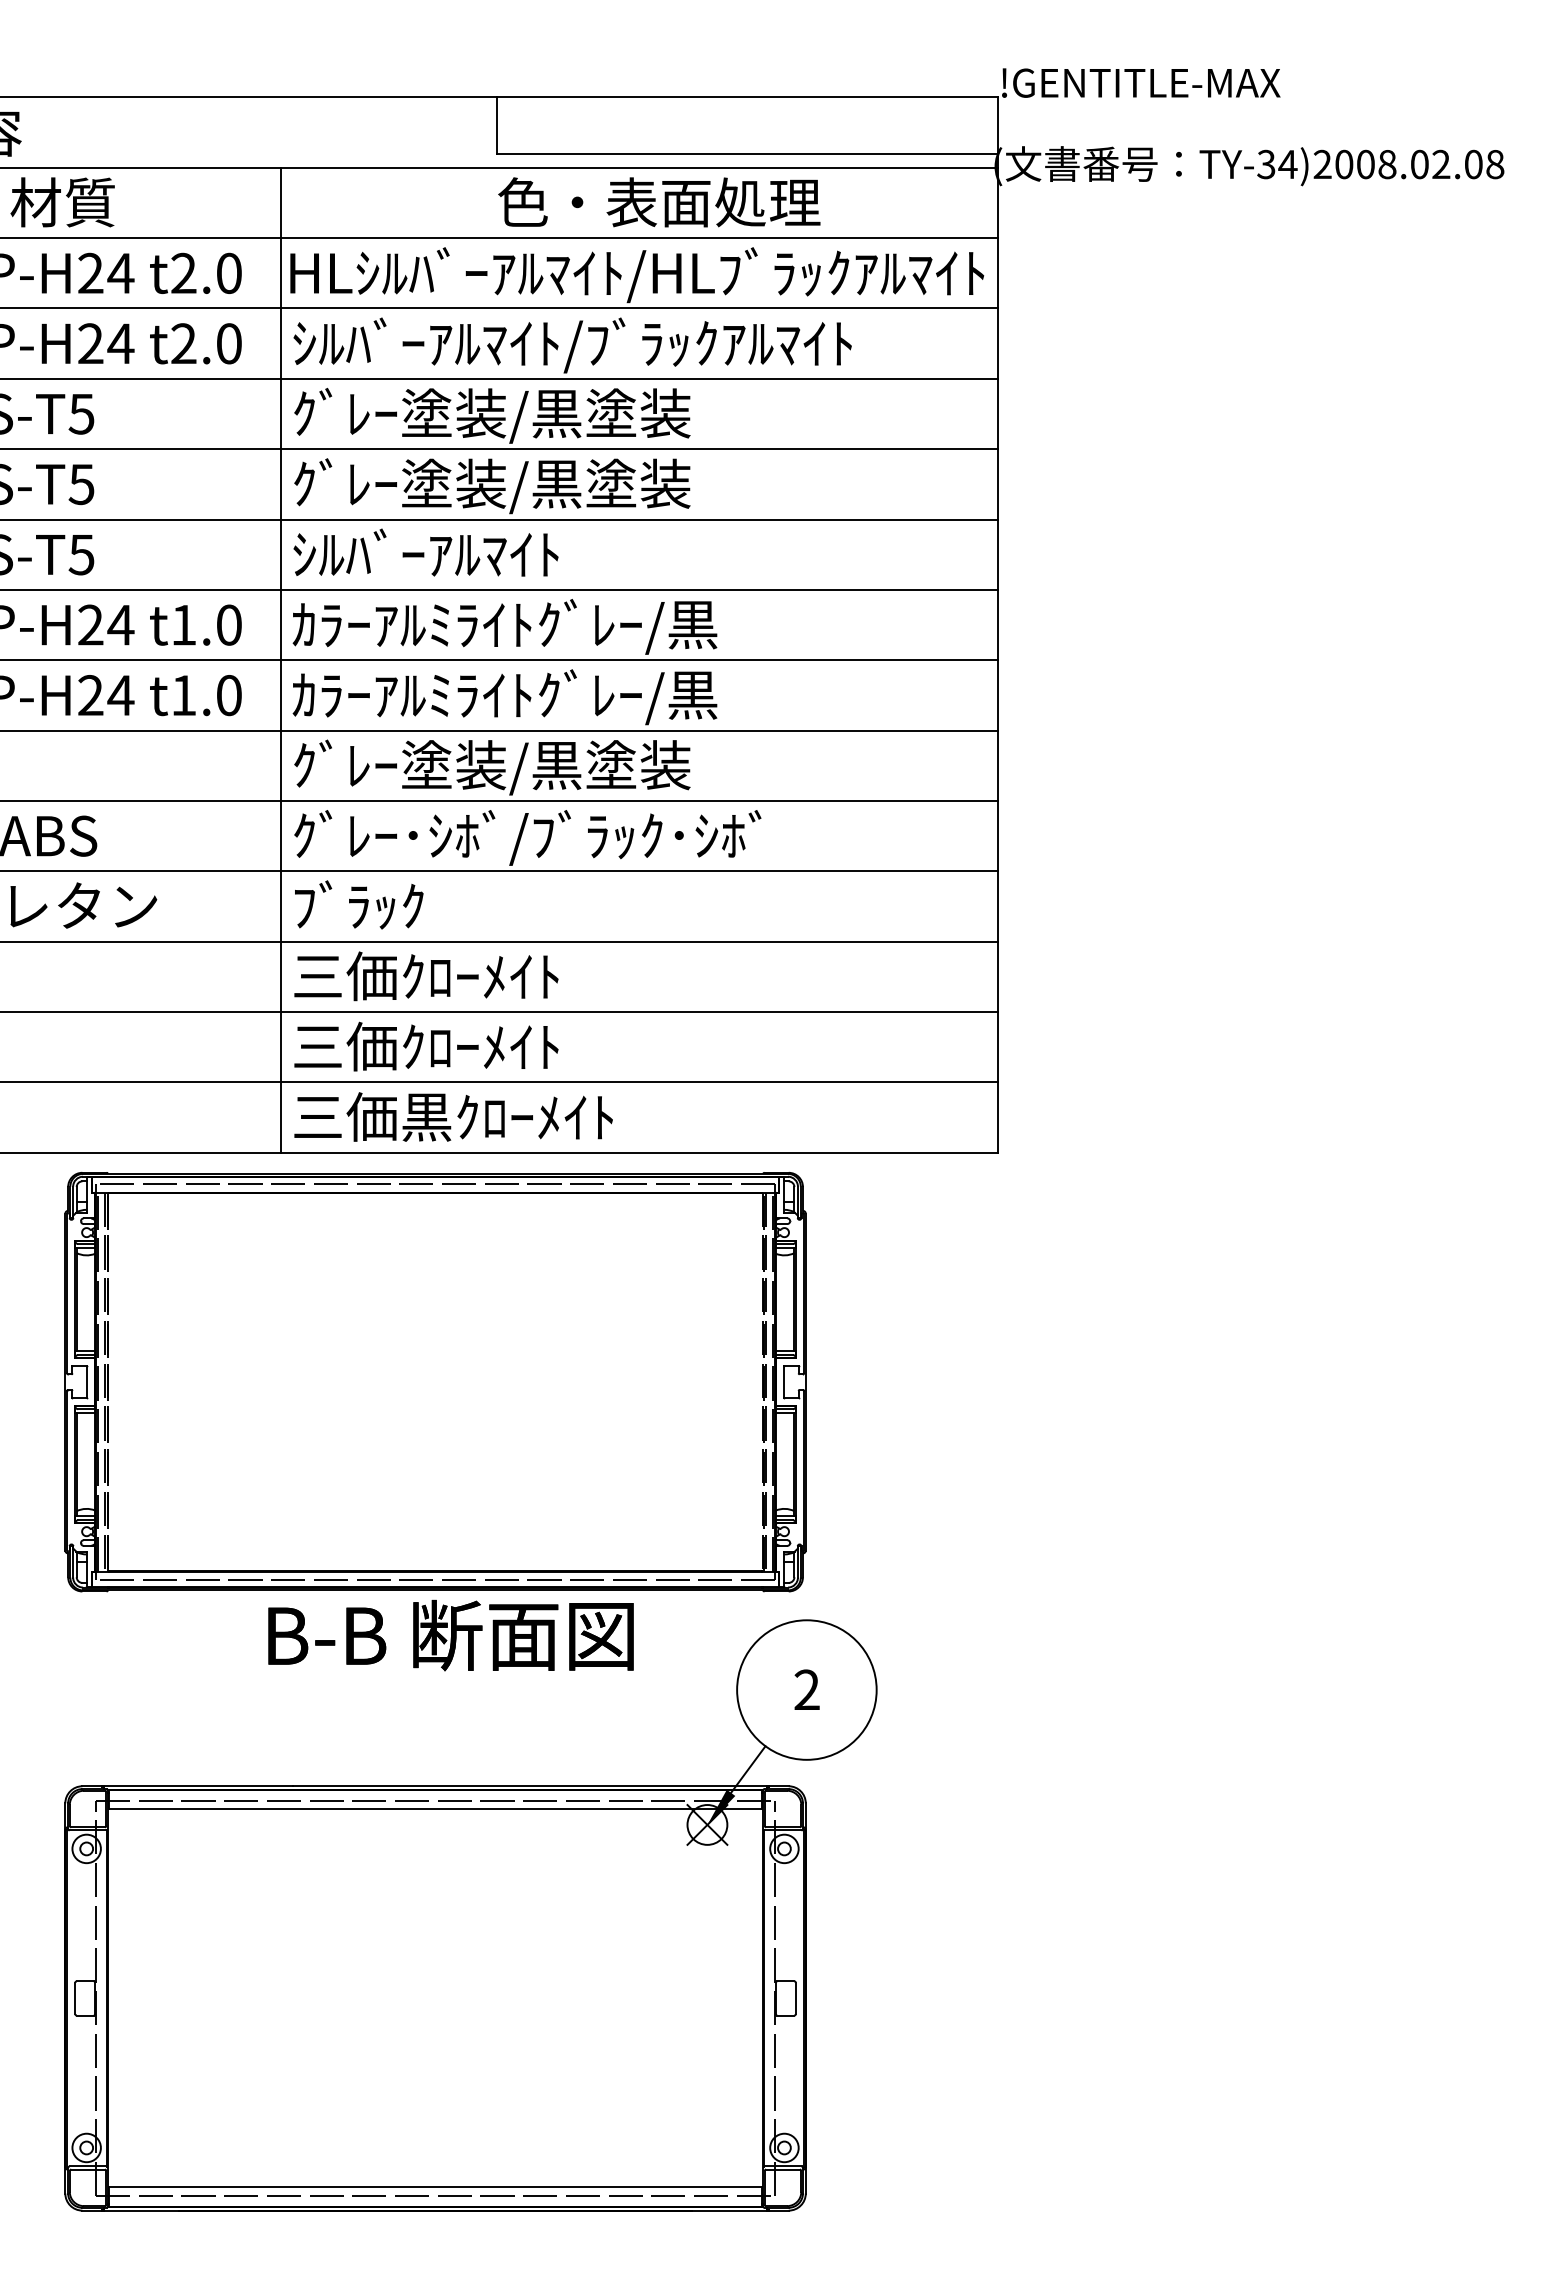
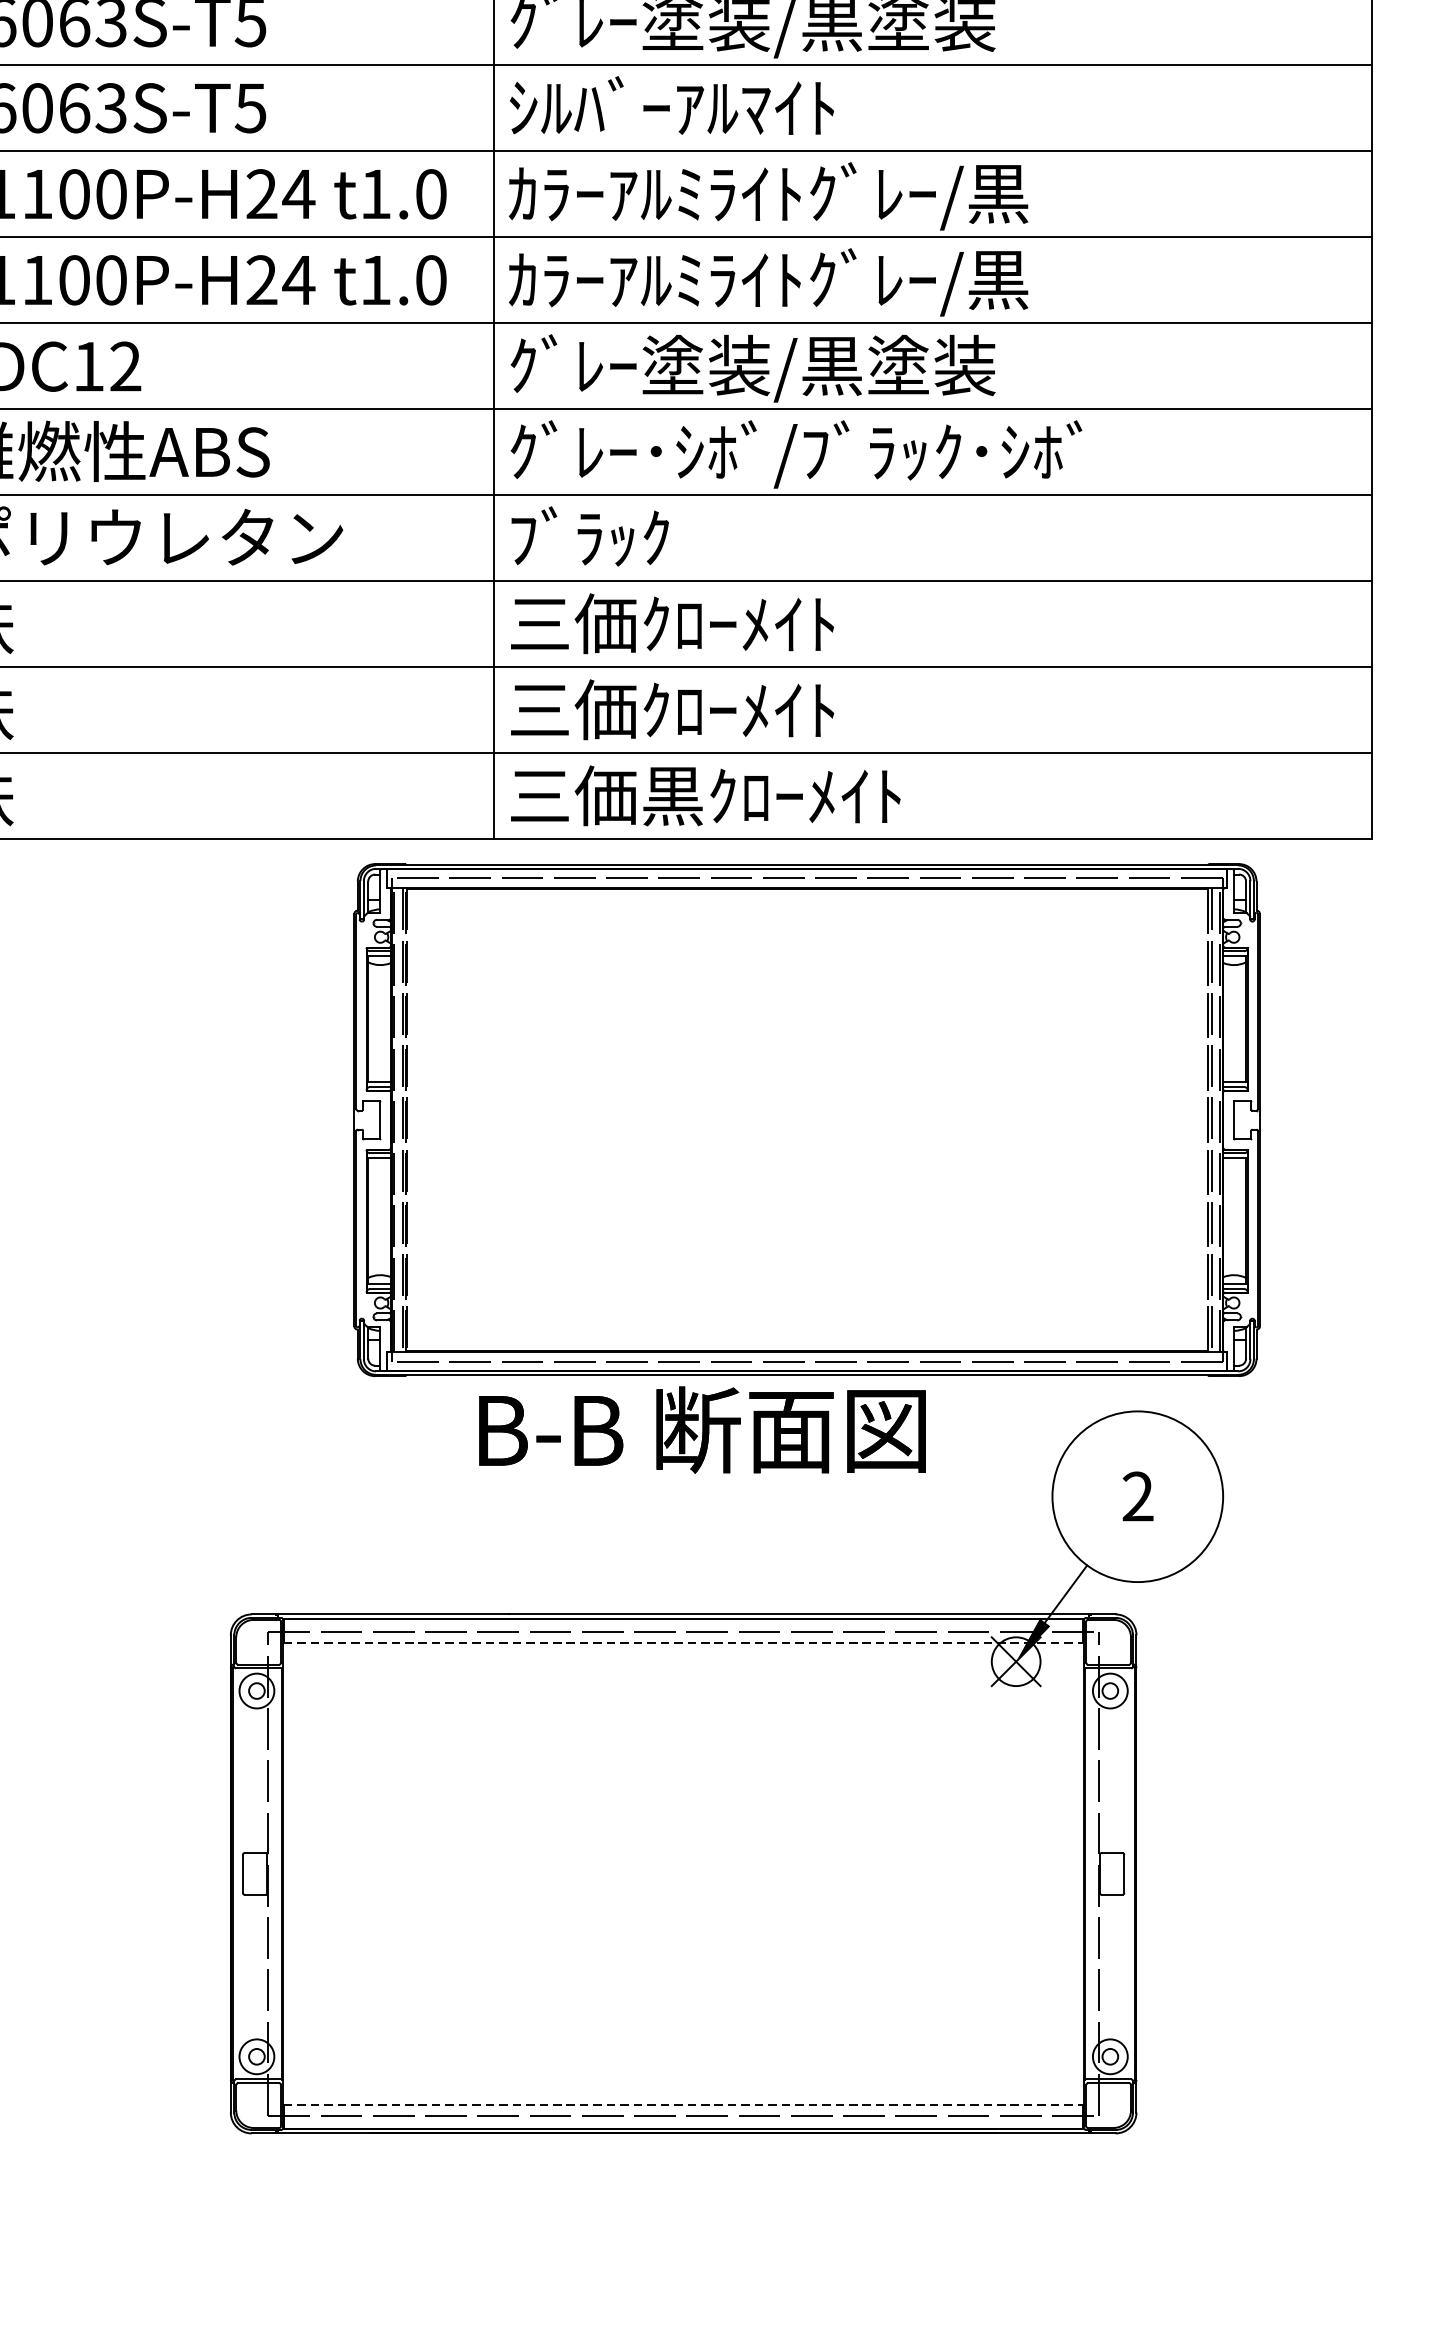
part: (435, 1382) -> (807, 1120), moved
line: (435, 1809) -> (683, 1642), solid -> dashed
line: (435, 2187) -> (683, 2105), solid -> dashed

